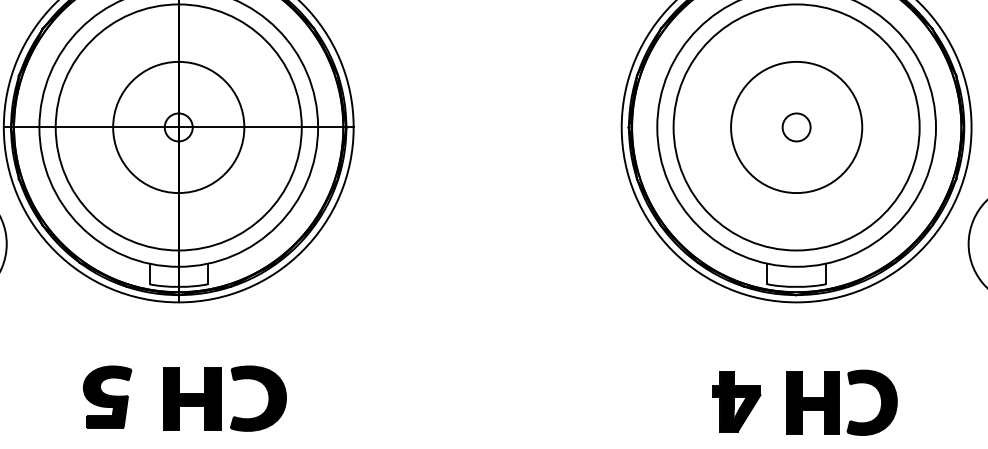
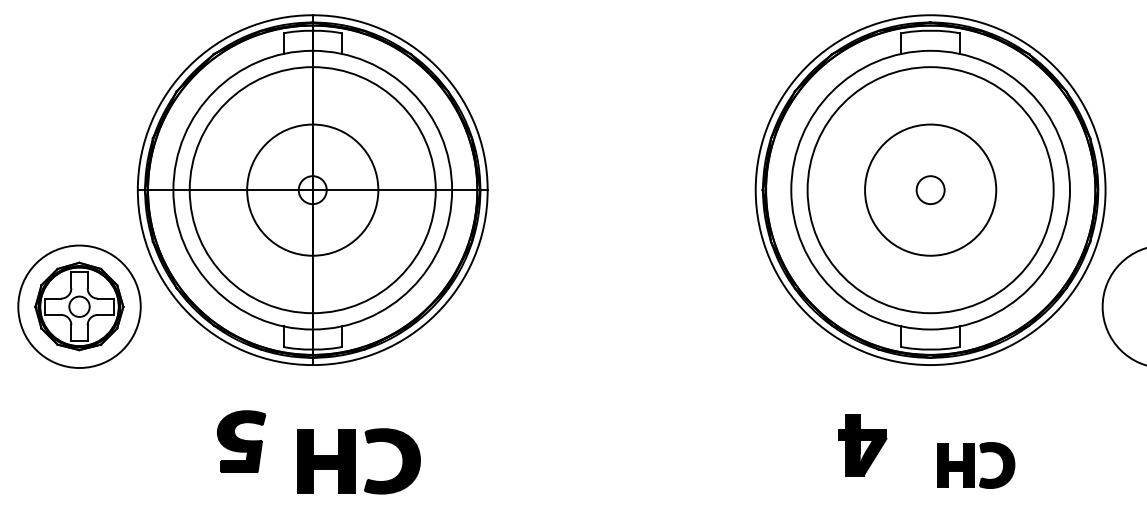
part: (107, 396) -> (241, 441), moved
part: (736, 401) -> (862, 445), moved
part: (841, 402) -> (975, 465), size x0.7

